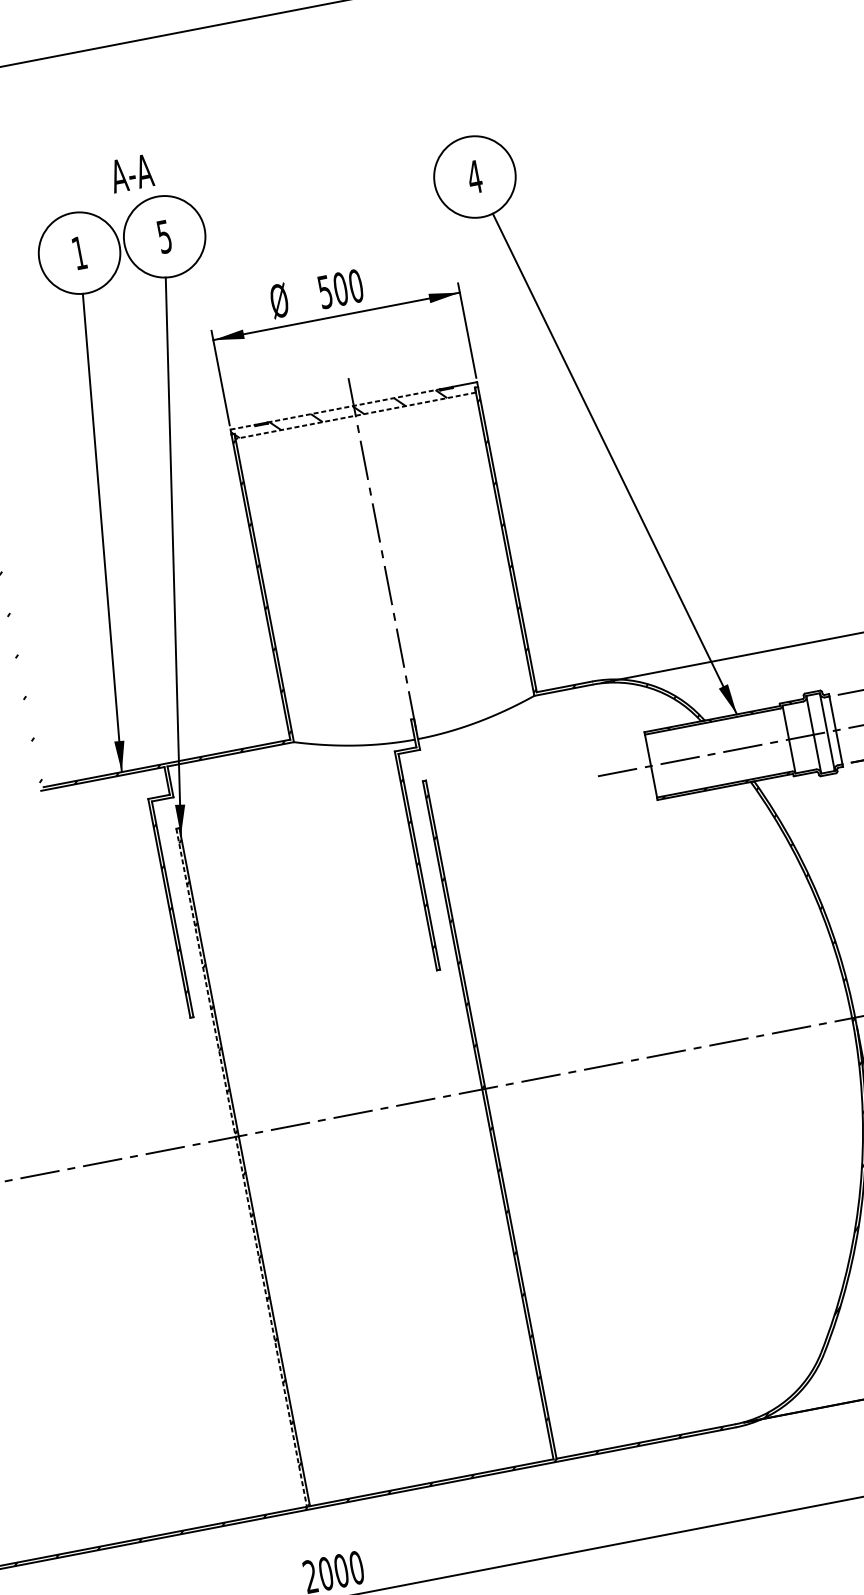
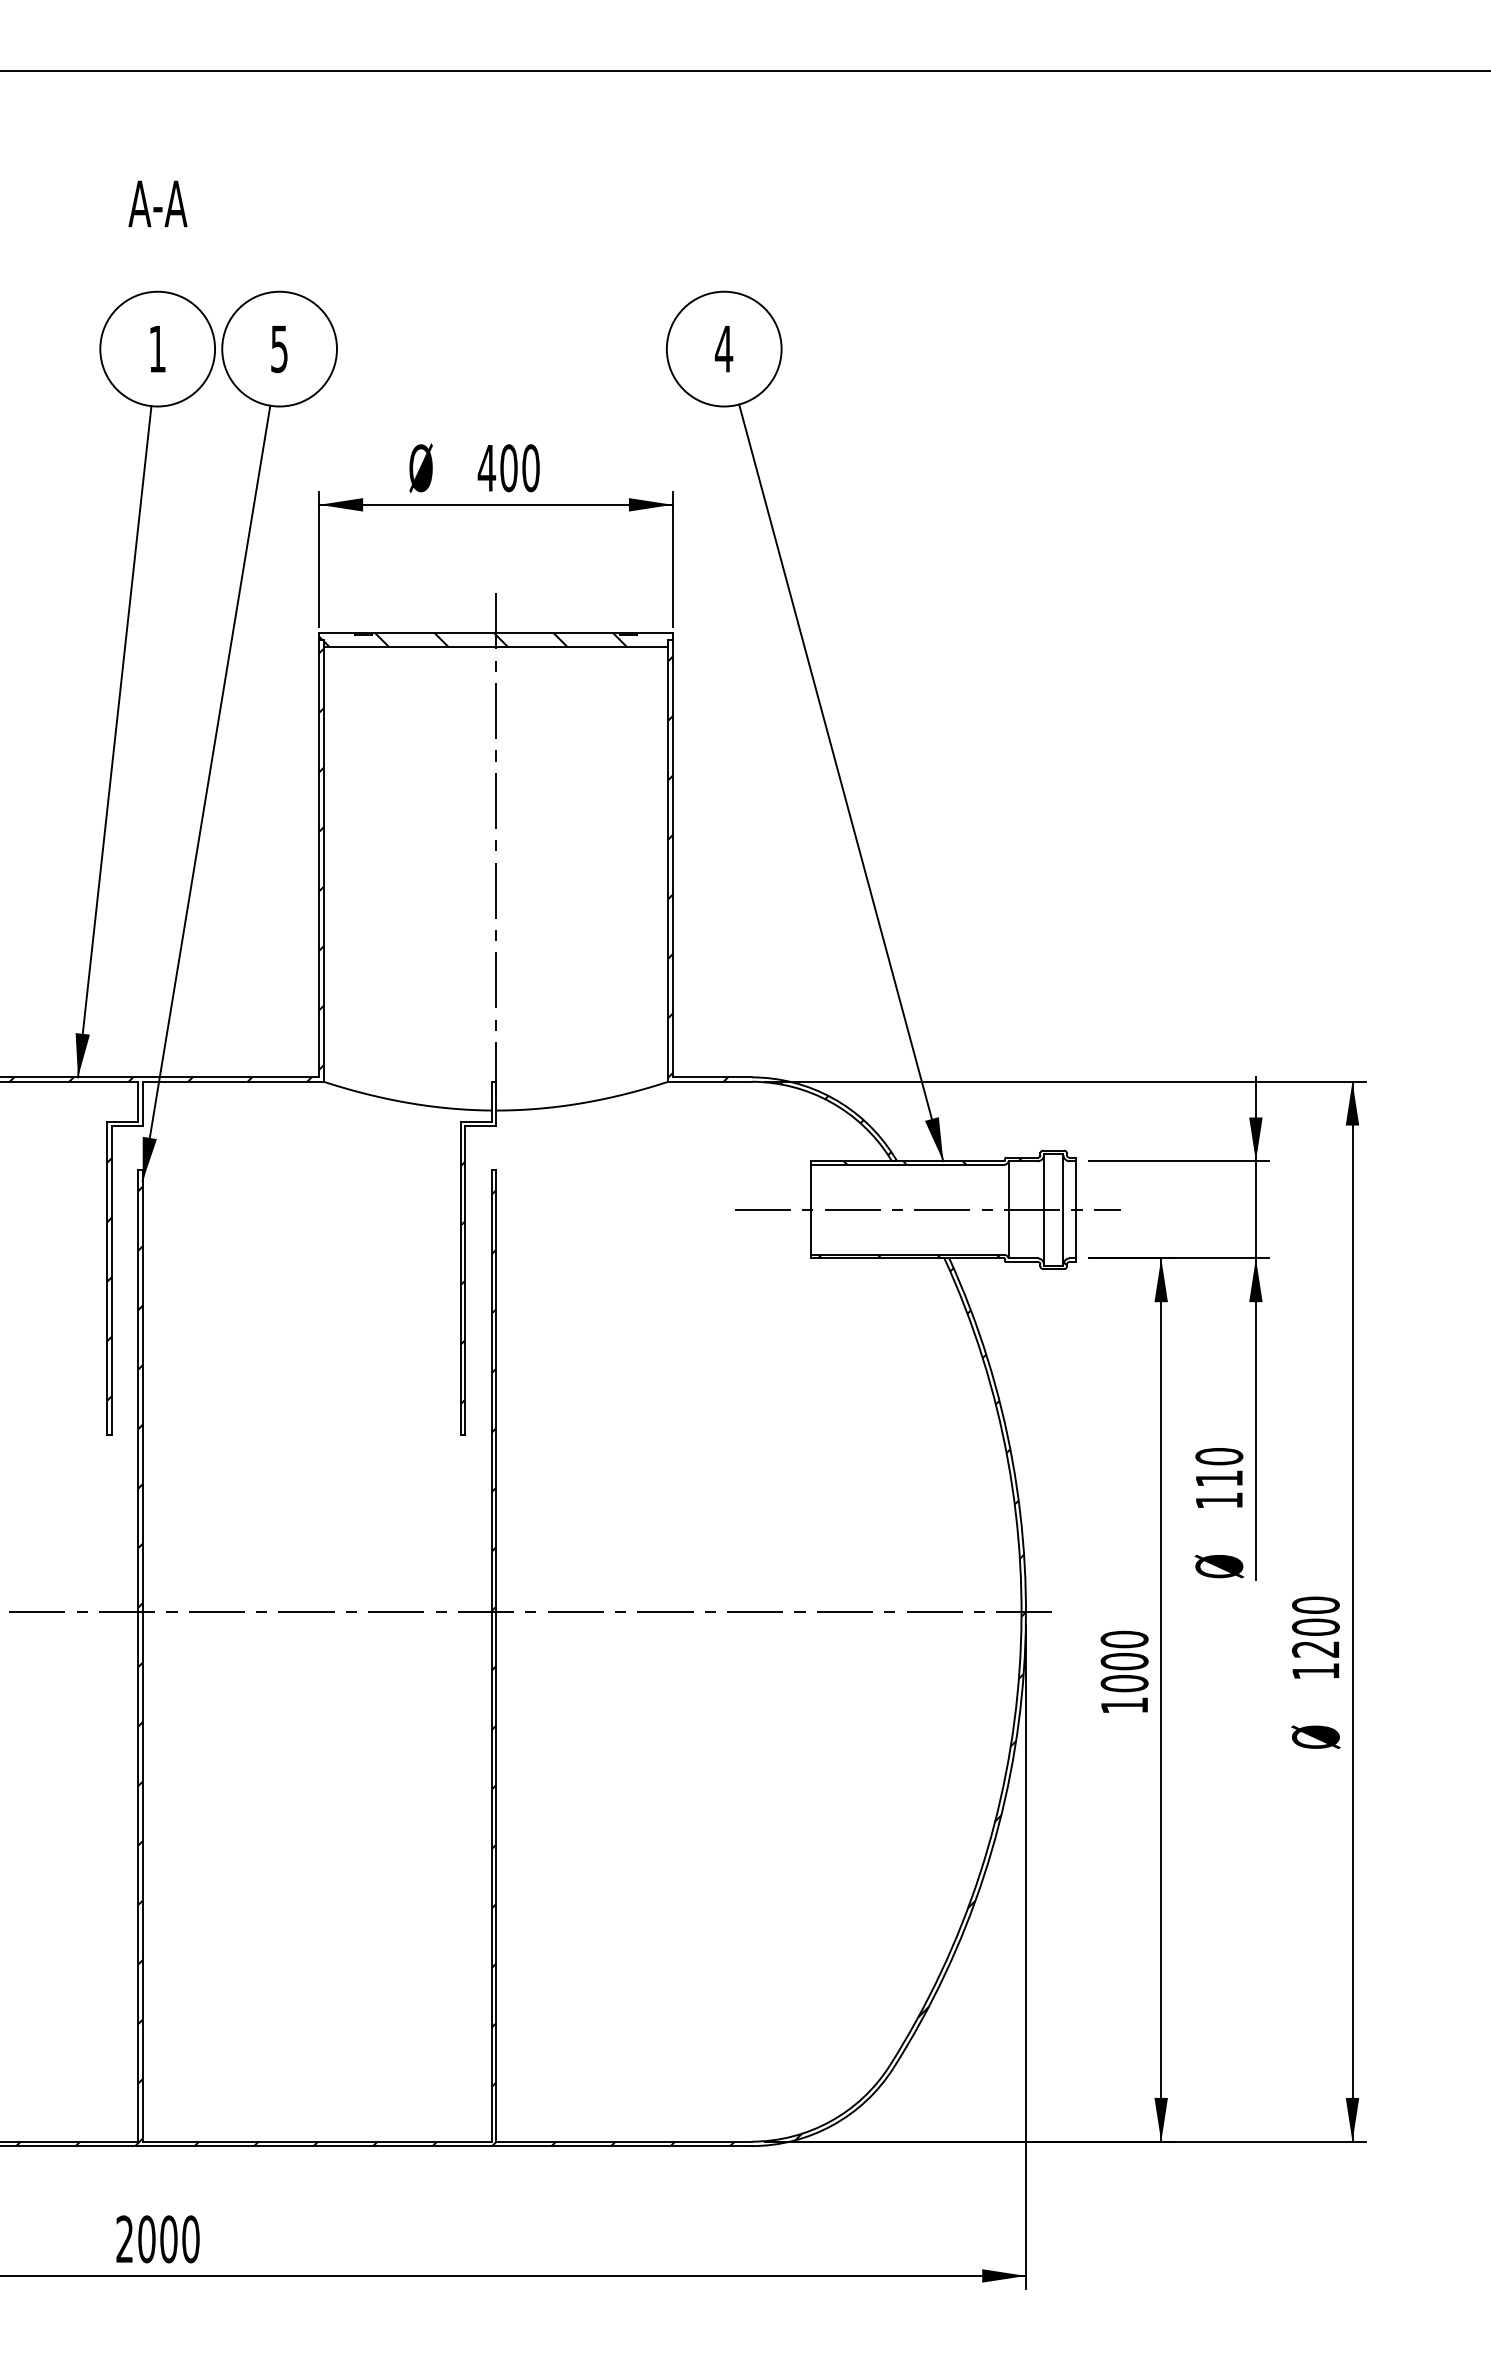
text: (131, 173) -> (157, 203), moved
text: (325, 292) -> (486, 468), 500 -> 400
line: (354, 406) -> (496, 633), dashed -> solid
line: (355, 416) -> (495, 647), dashed -> solid
line: (243, 427) -> (337, 633), dashed -> solid
line: (241, 1167) -> (138, 1655), dashed -> solid

